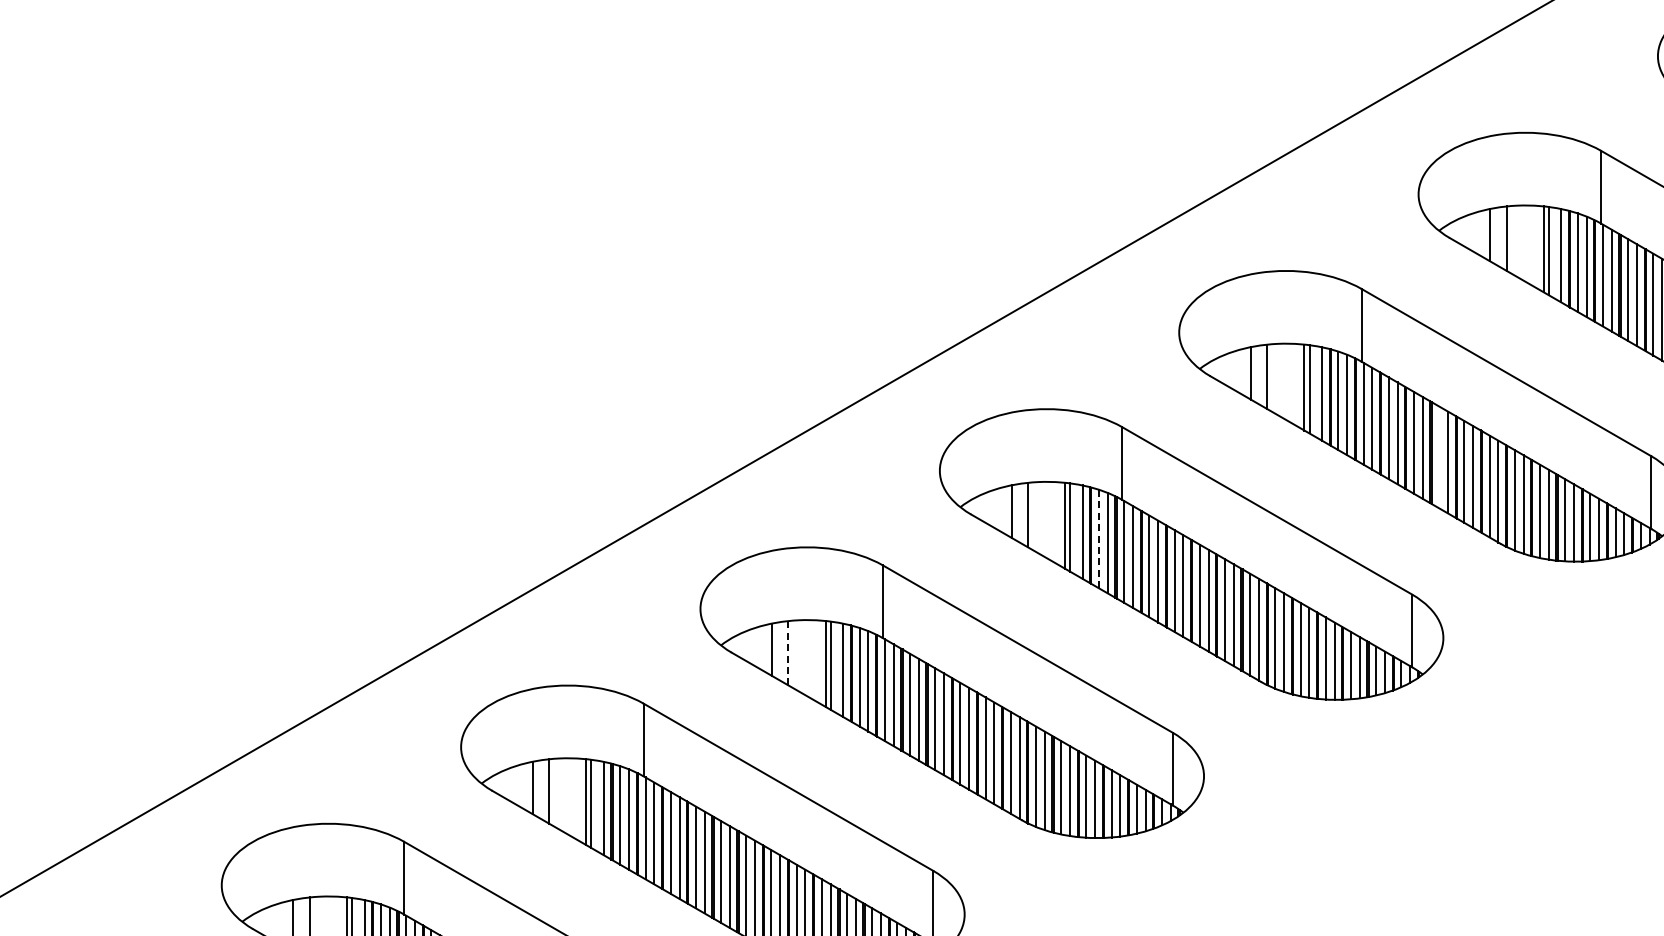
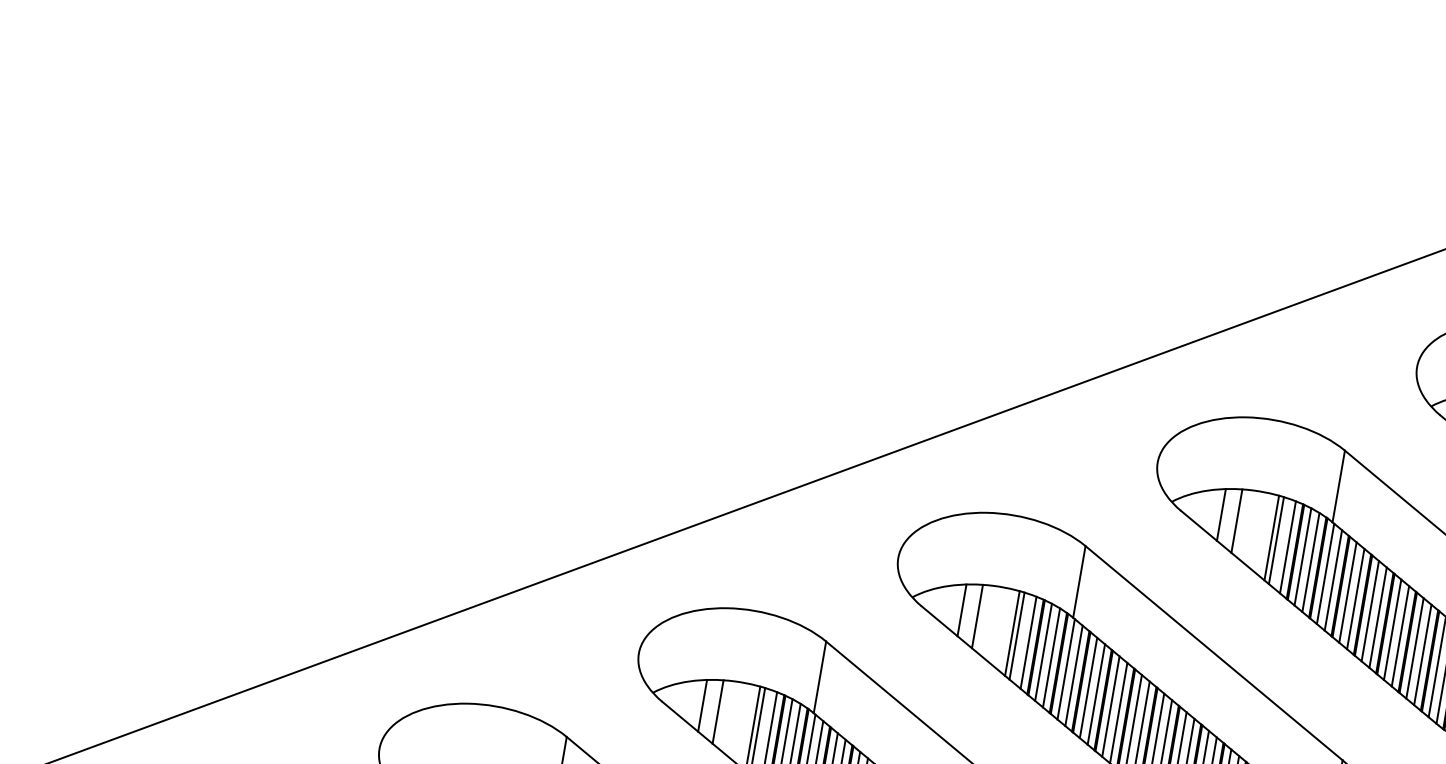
line: (1439, 457) -> (1392, 629), added
line: (1099, 538) -> (1044, 651), dashed -> solid
line: (788, 652) -> (718, 711), dashed -> solid

